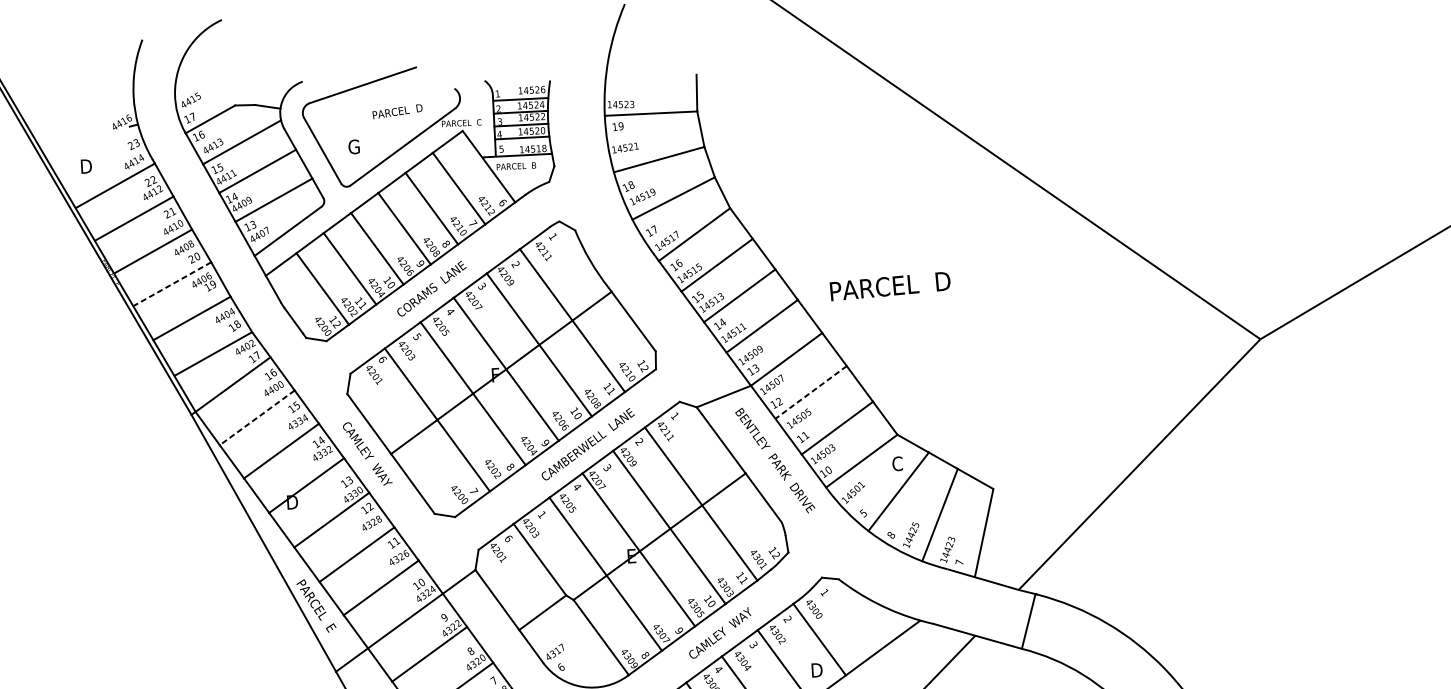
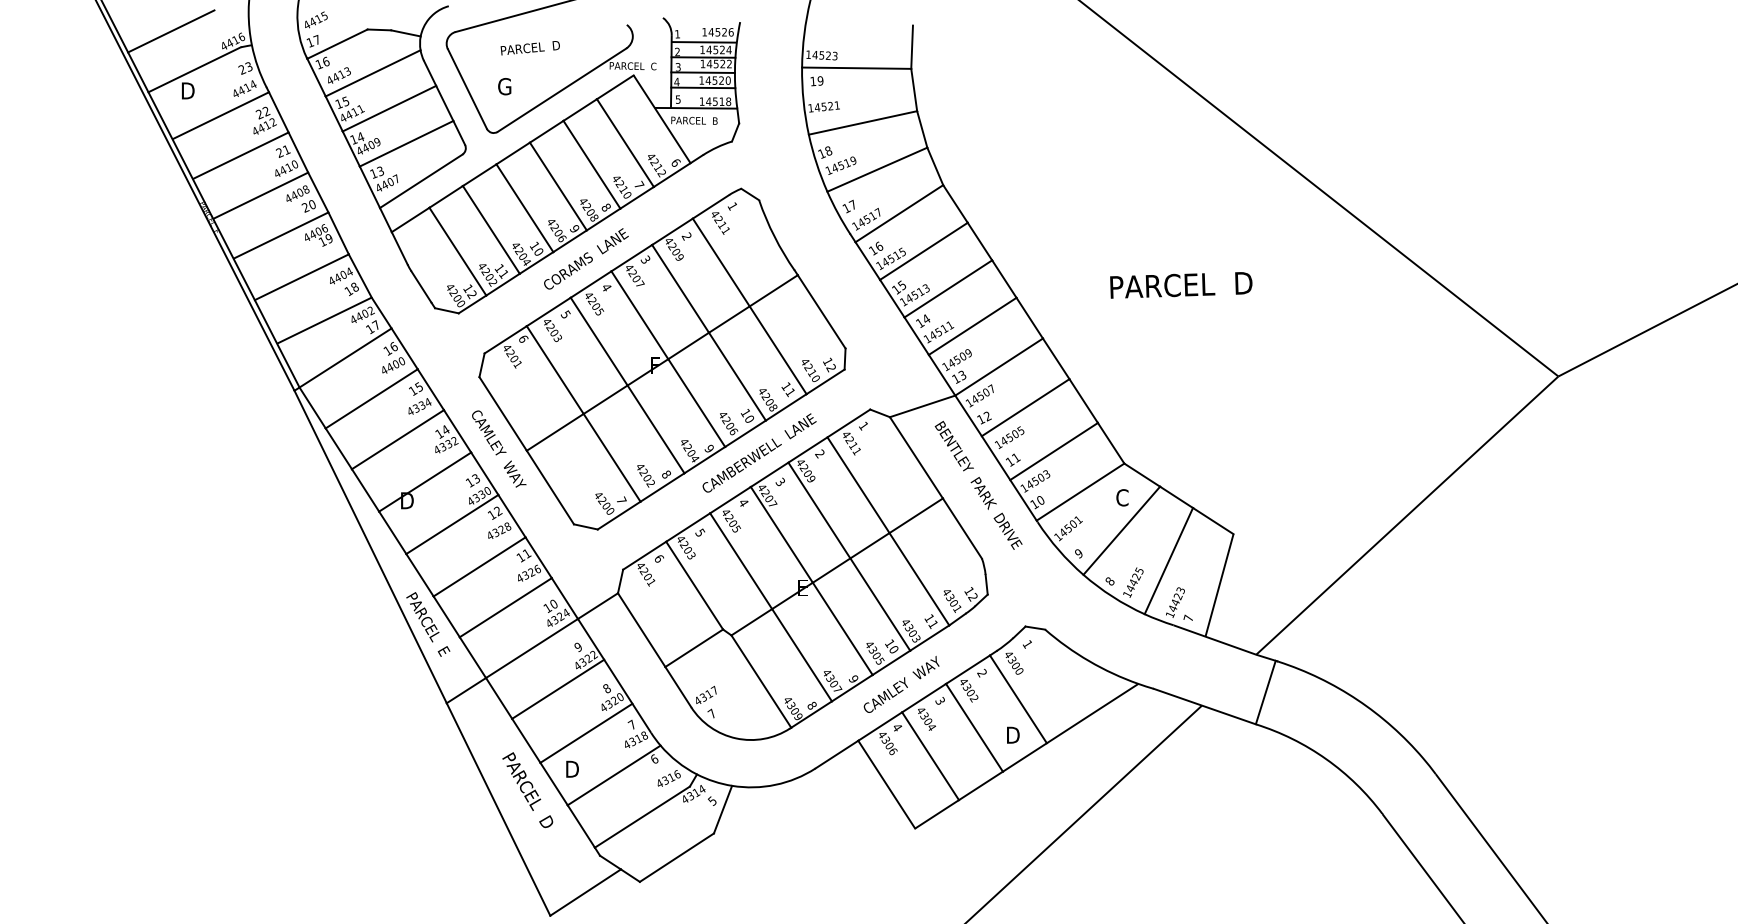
text: (396, 112) -> (529, 48), moved
line: (69, 117) -> (171, 31), added
line: (90, 148) -> (194, 69), added
line: (171, 285) -> (280, 236), dashed -> solid
text: (890, 286) -> (1181, 285), moved
line: (810, 392) -> (1025, 407), dashed -> solid
line: (257, 417) -> (371, 398), dashed -> solid
text: (863, 513) -> (1078, 553), 5 -> 9
text: (542, 514) -> (700, 532), 1 -> 5
text: (560, 666) -> (711, 712), 6 -> 7

